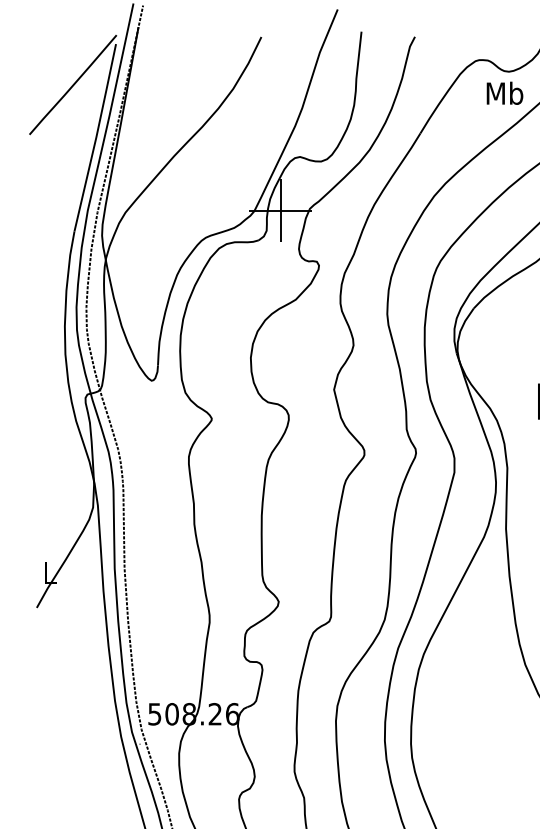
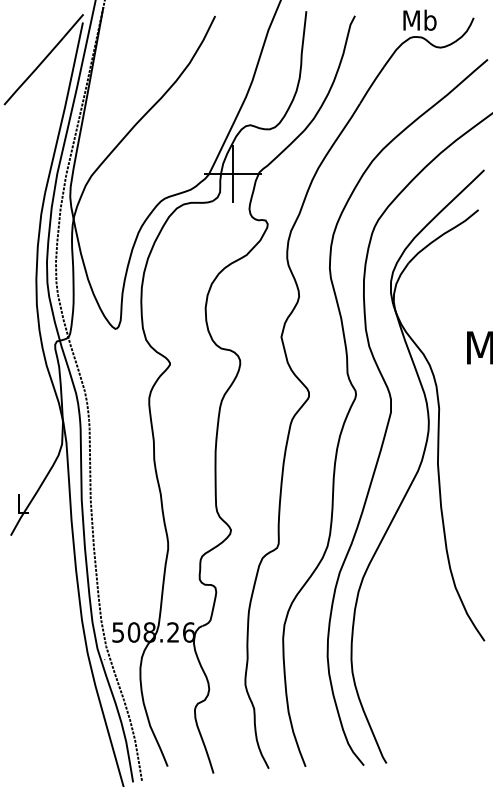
text: (504, 92) -> (419, 19), moved

